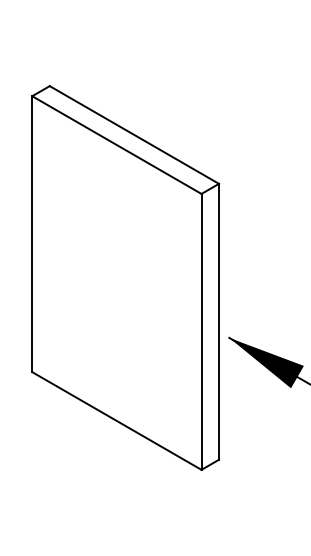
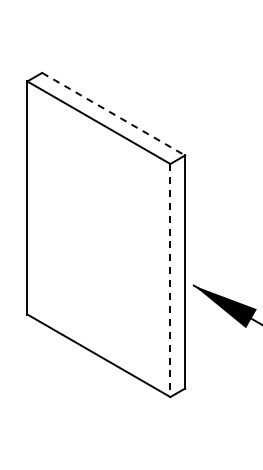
line: (134, 135) -> (113, 114), solid -> dashed
line: (201, 331) -> (170, 280), solid -> dashed

